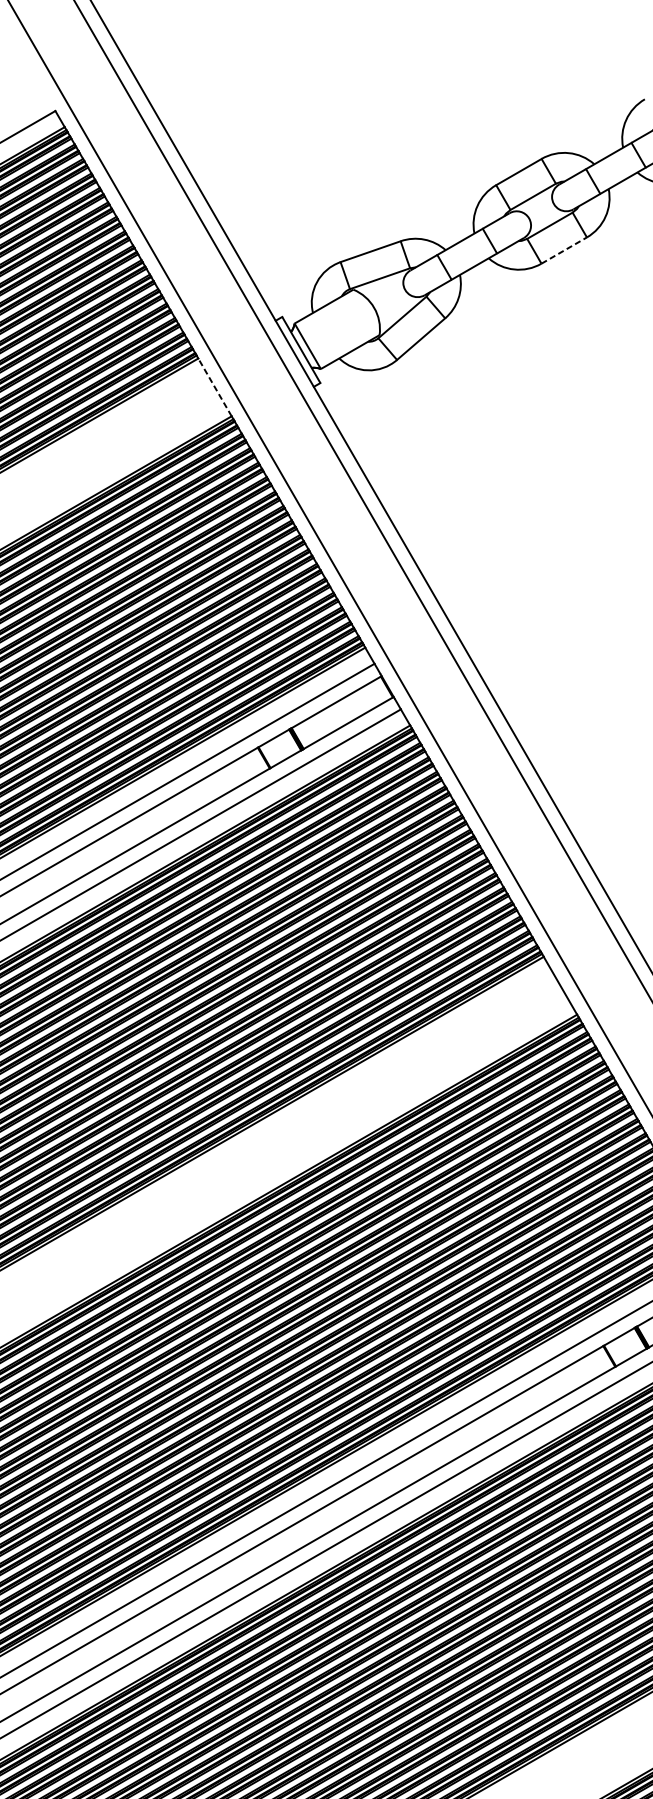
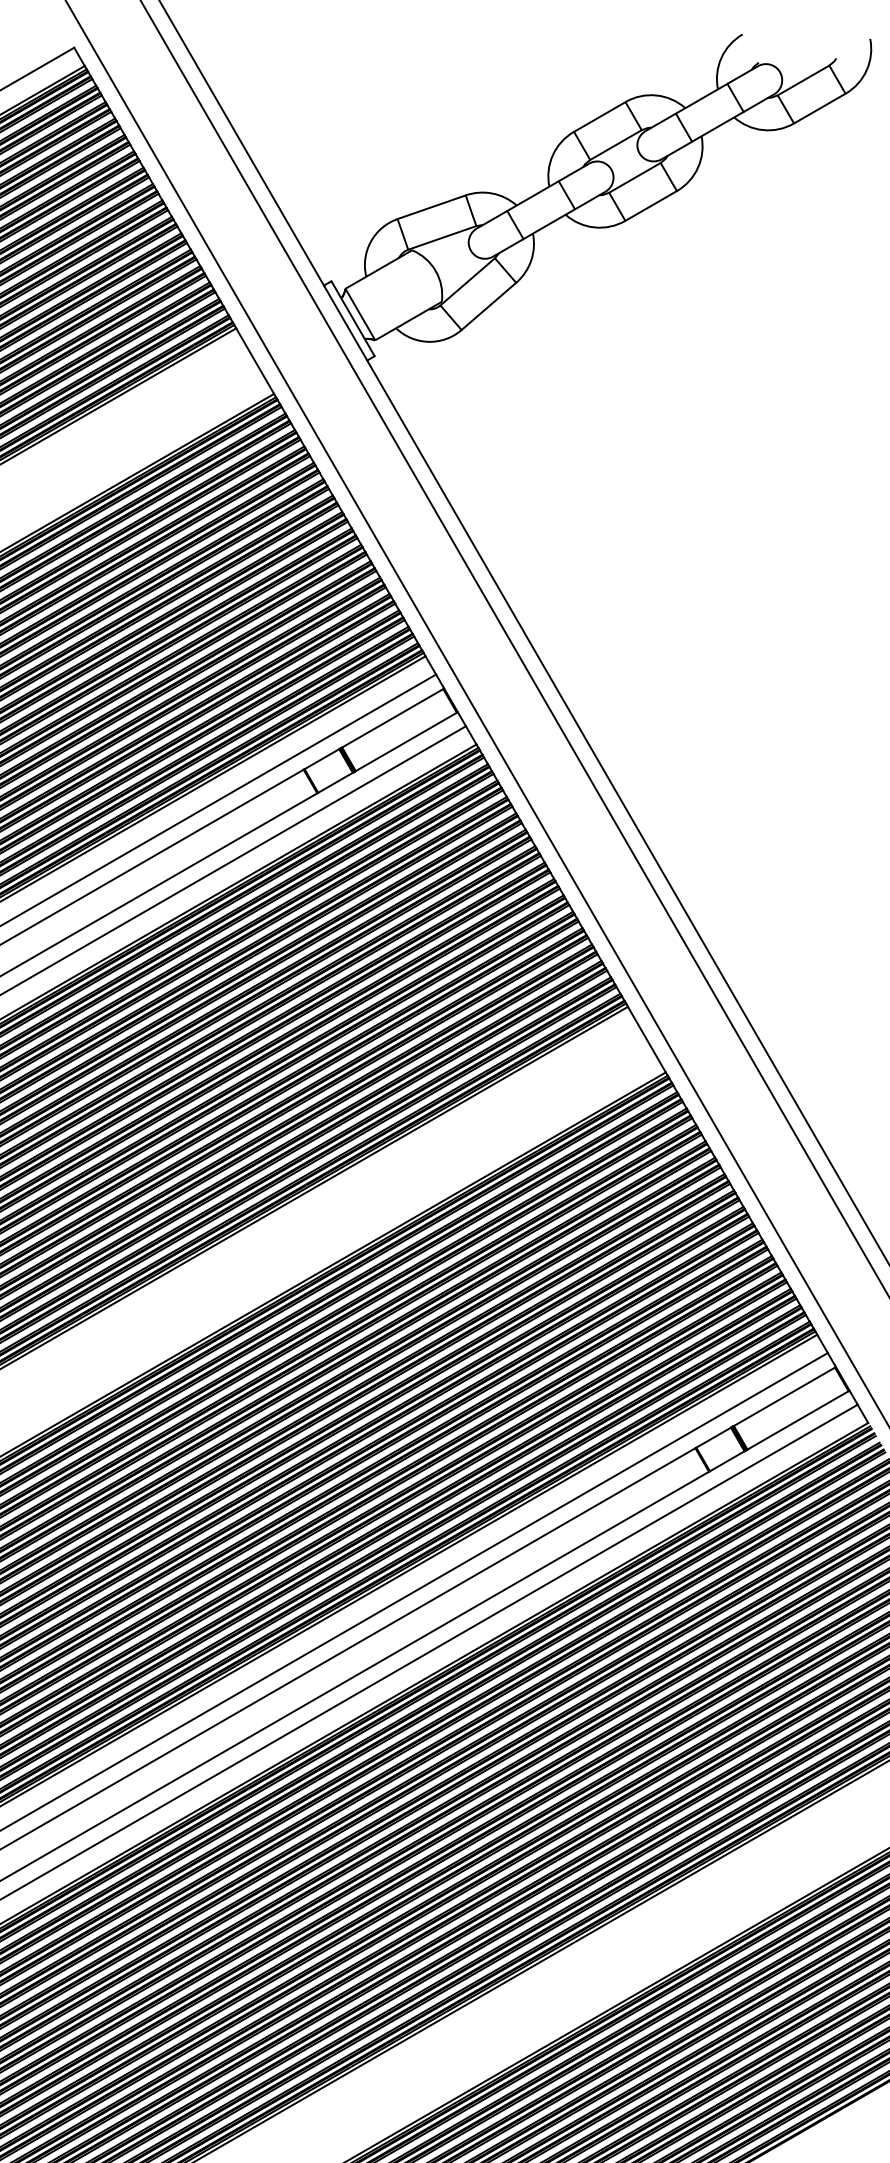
line: (564, 250) -> (651, 205), dashed -> solid
line: (215, 387) -> (255, 361), dashed -> solid

